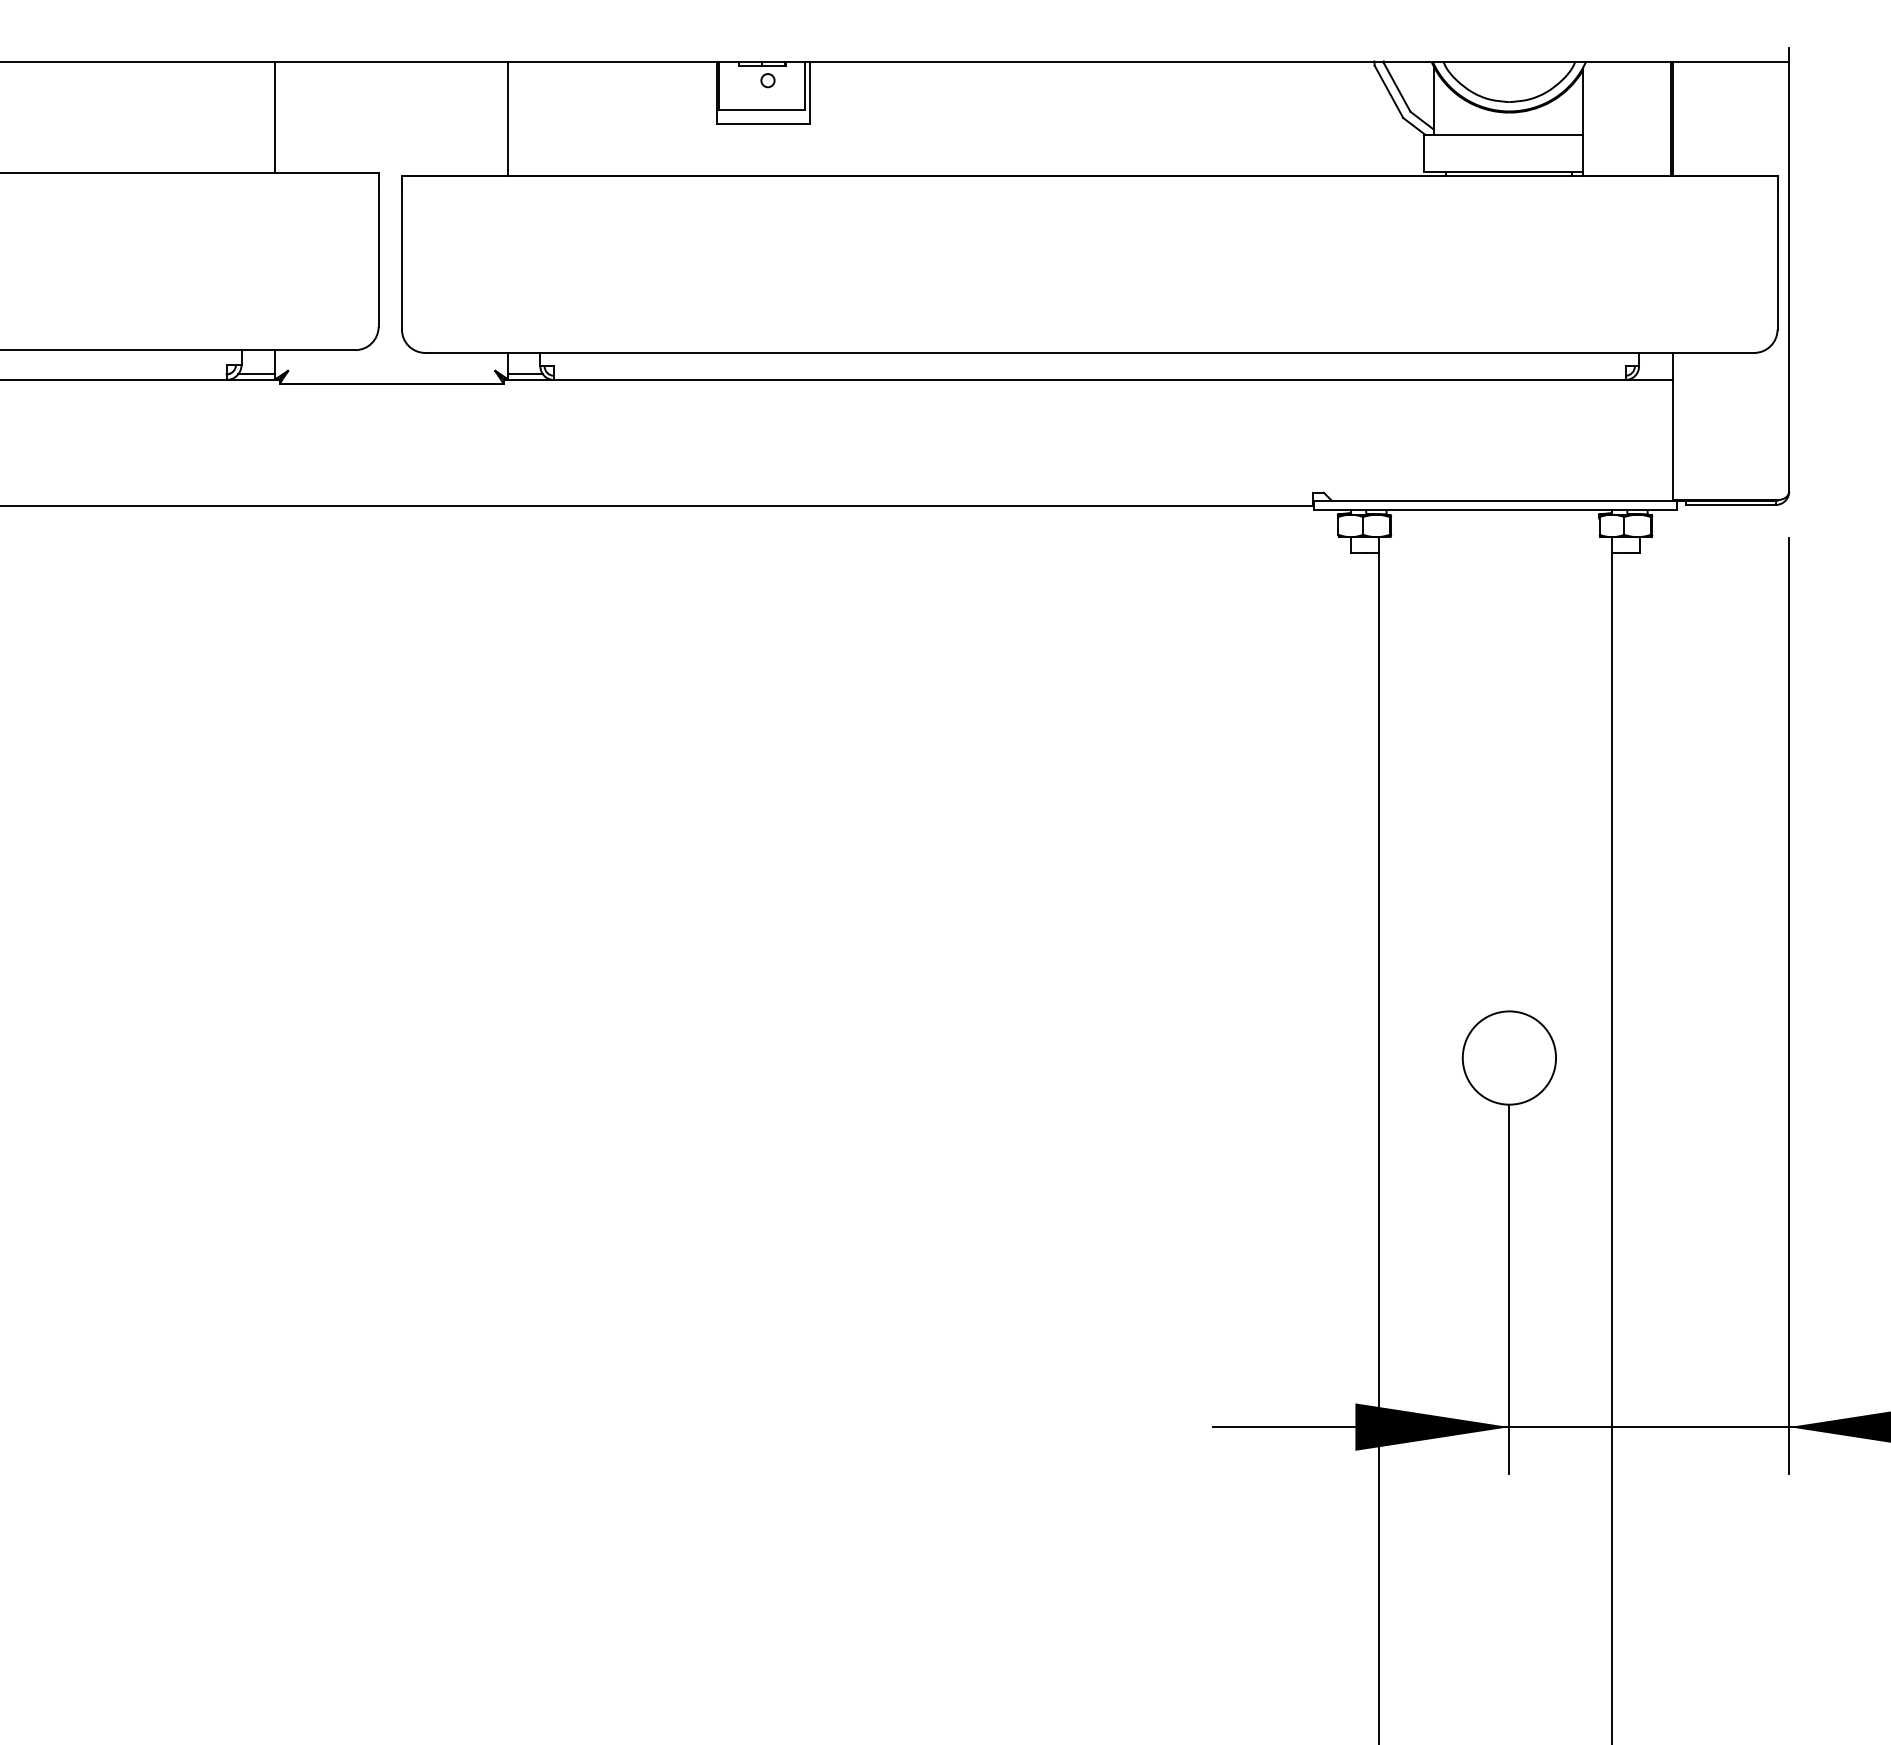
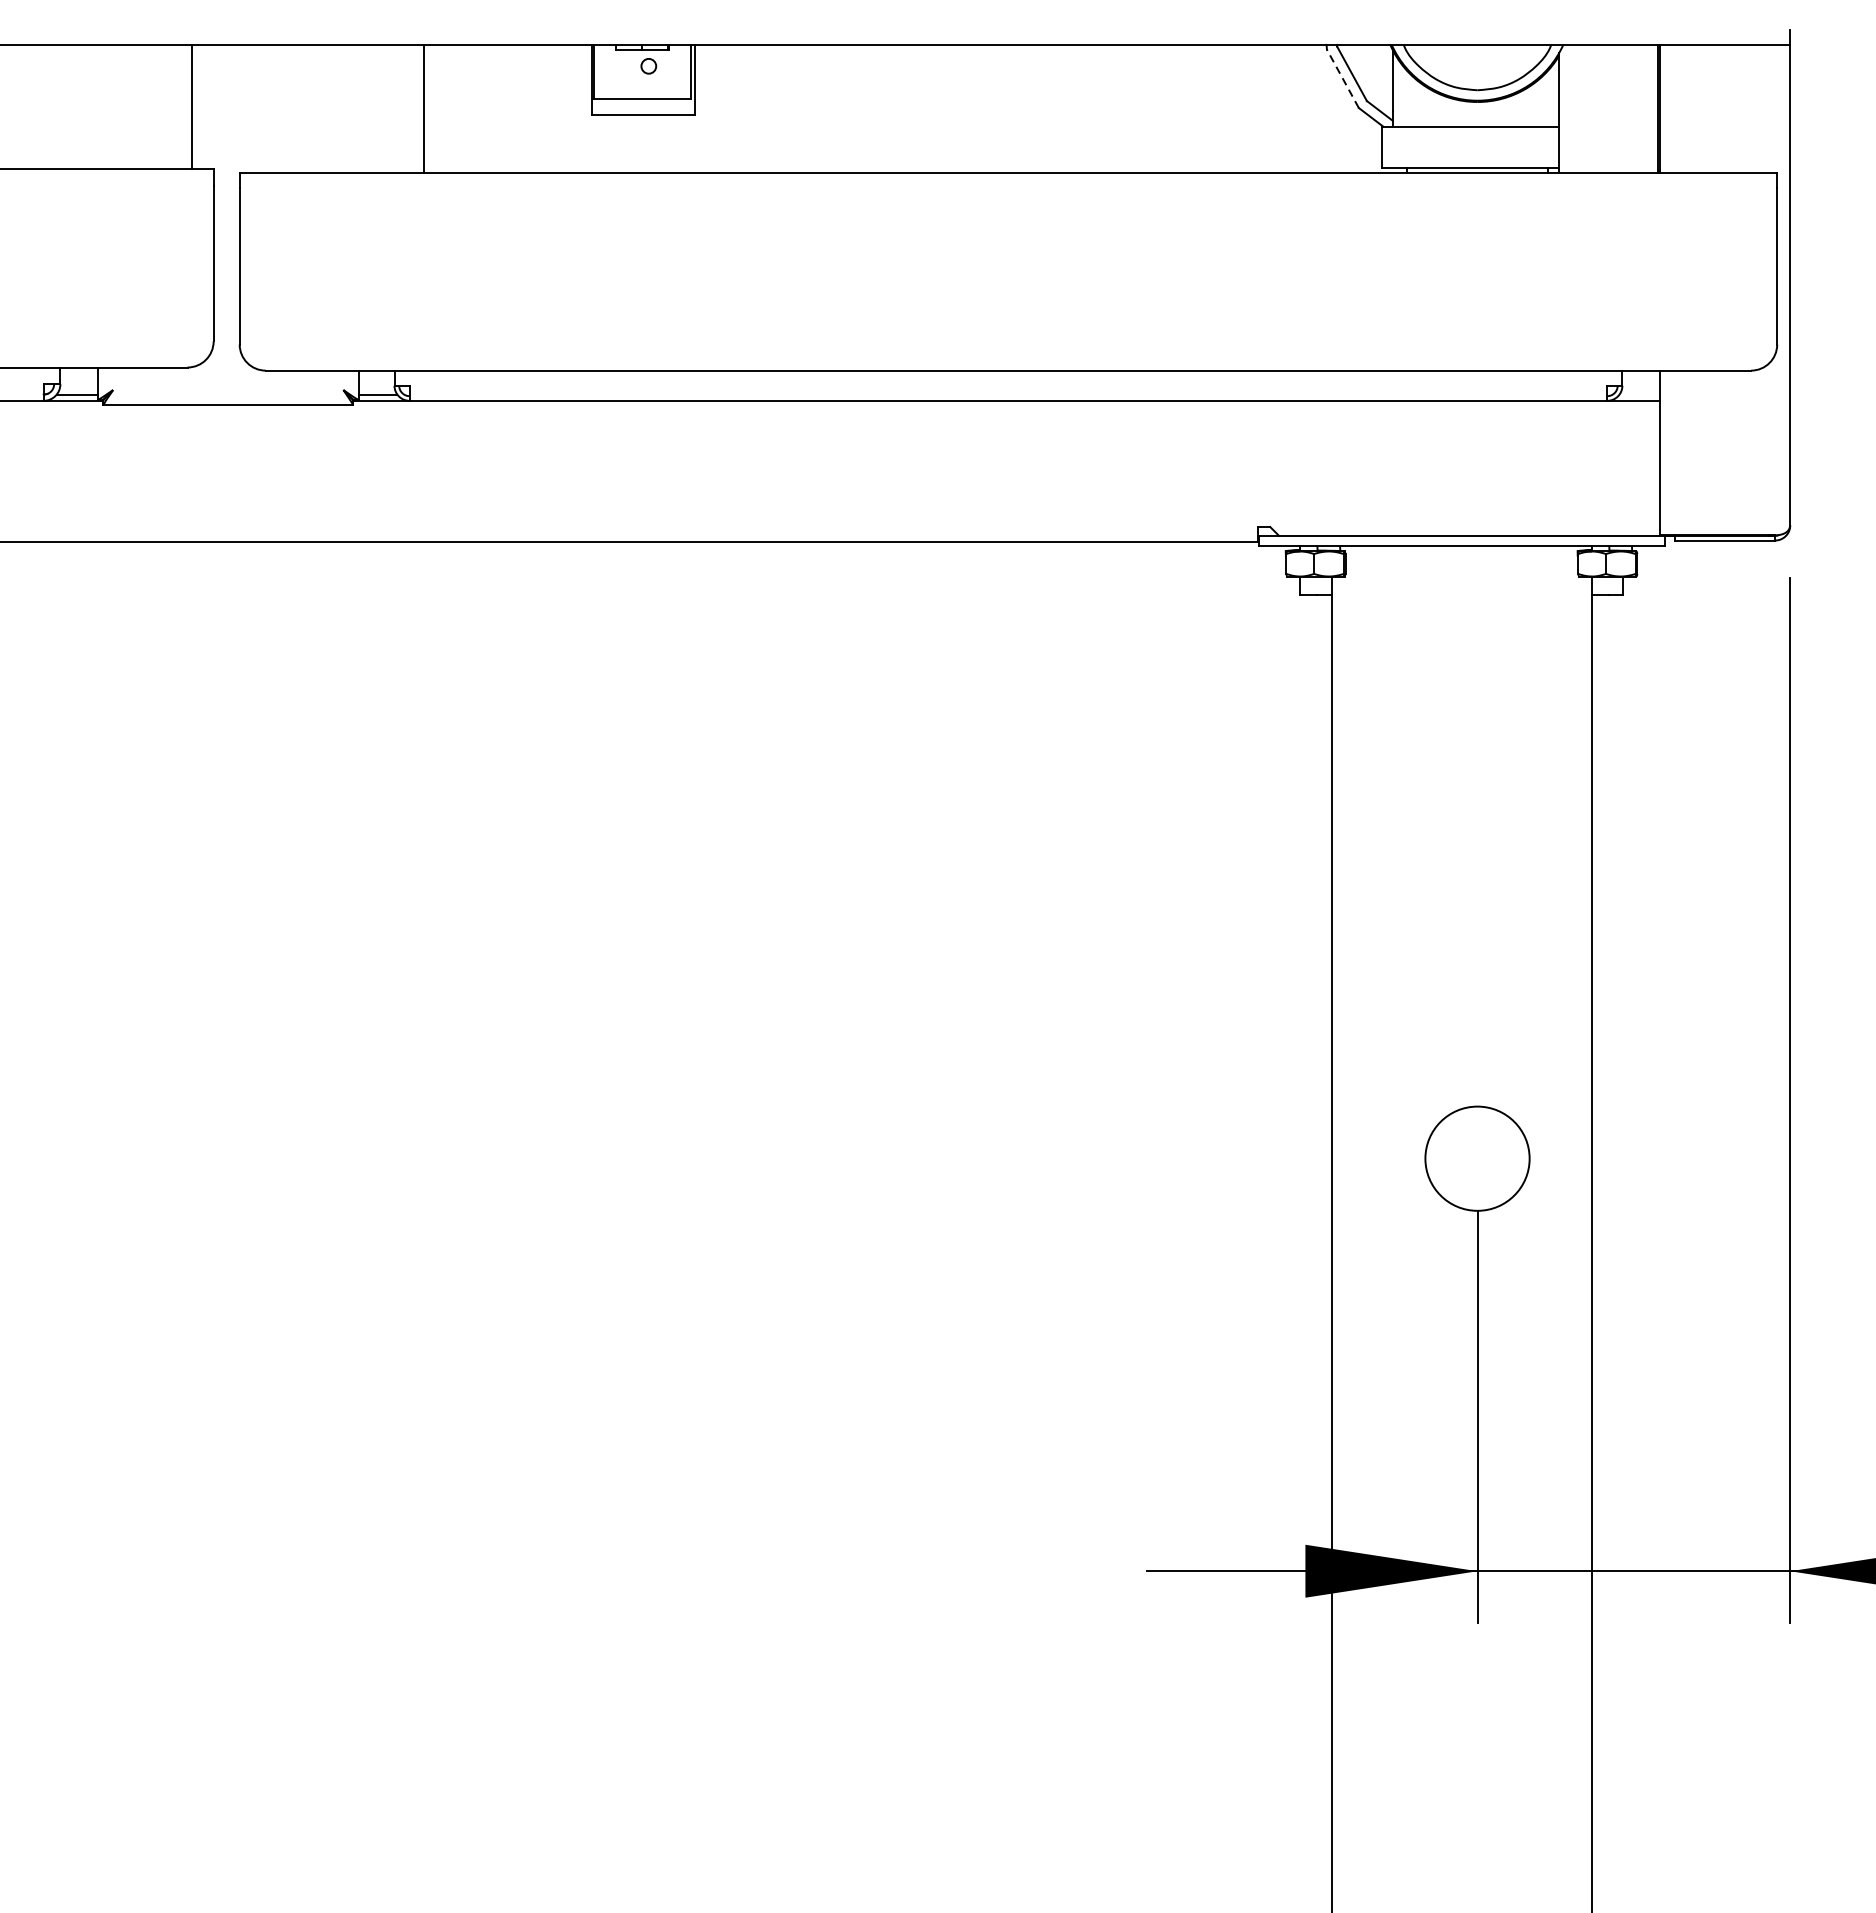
line: (1388, 91) -> (1342, 78), solid -> dashed
line: (275, 116) -> (192, 106), moved
line: (508, 118) -> (424, 108), moved

